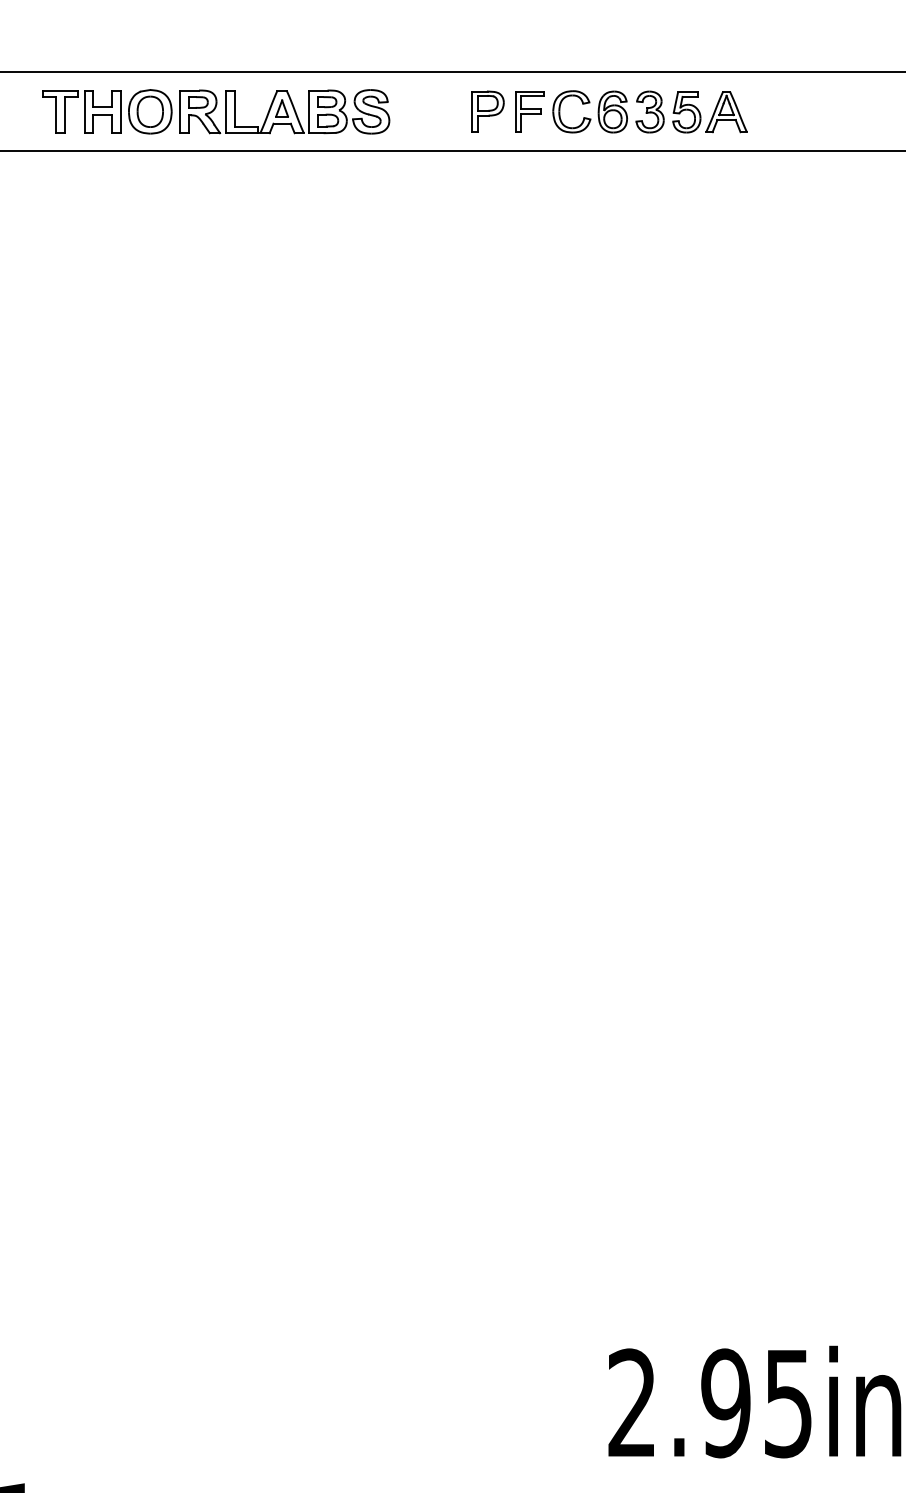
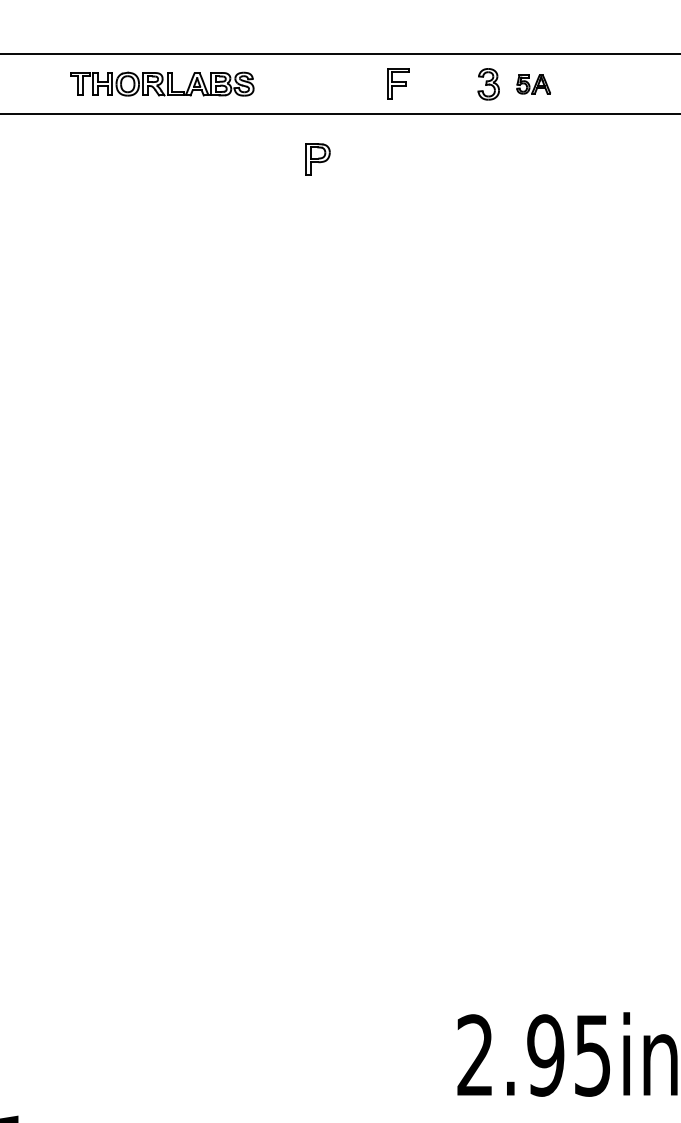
part: (216, 111) -> (162, 83), size x0.7
part: (487, 111) -> (317, 159), moved
part: (709, 112) -> (533, 84), size x0.6
part: (587, 117) -> (441, 88), removed

